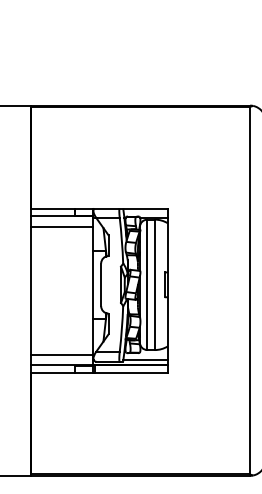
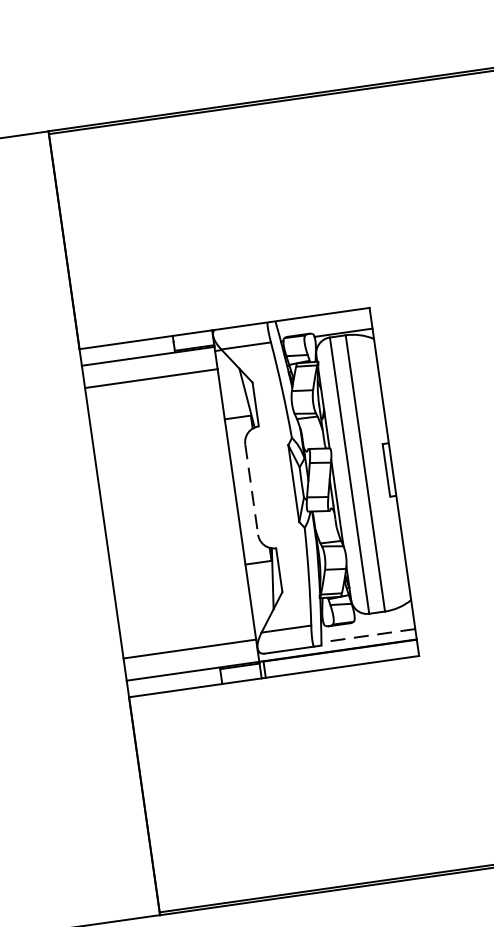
line: (101, 285) -> (252, 490), solid -> dashed
line: (145, 360) -> (368, 636), solid -> dashed

